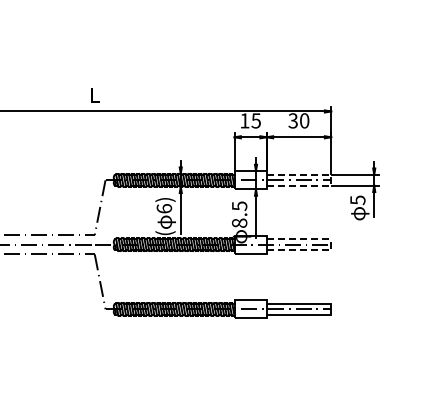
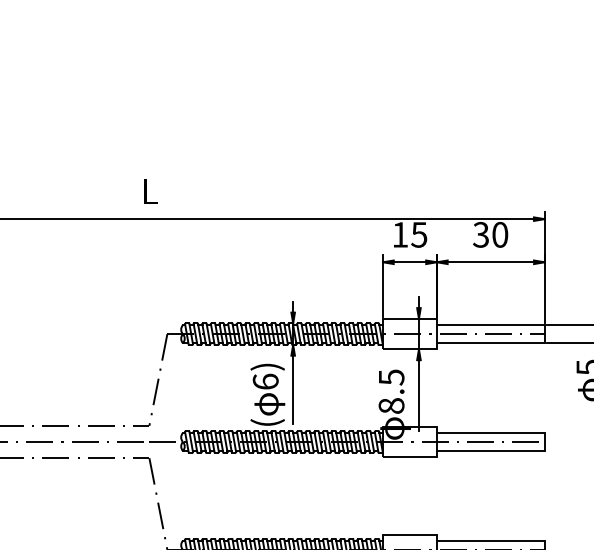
line: (331, 179) -> (545, 332), dashed -> solid
line: (331, 244) -> (545, 441), dashed -> solid

